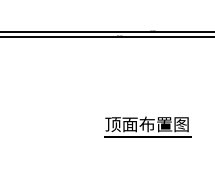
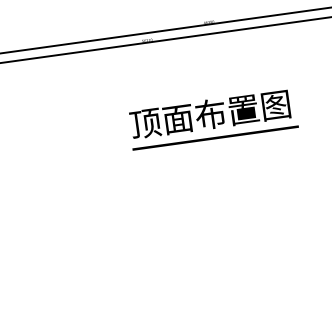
text: (147, 126) -> (211, 118), moved

